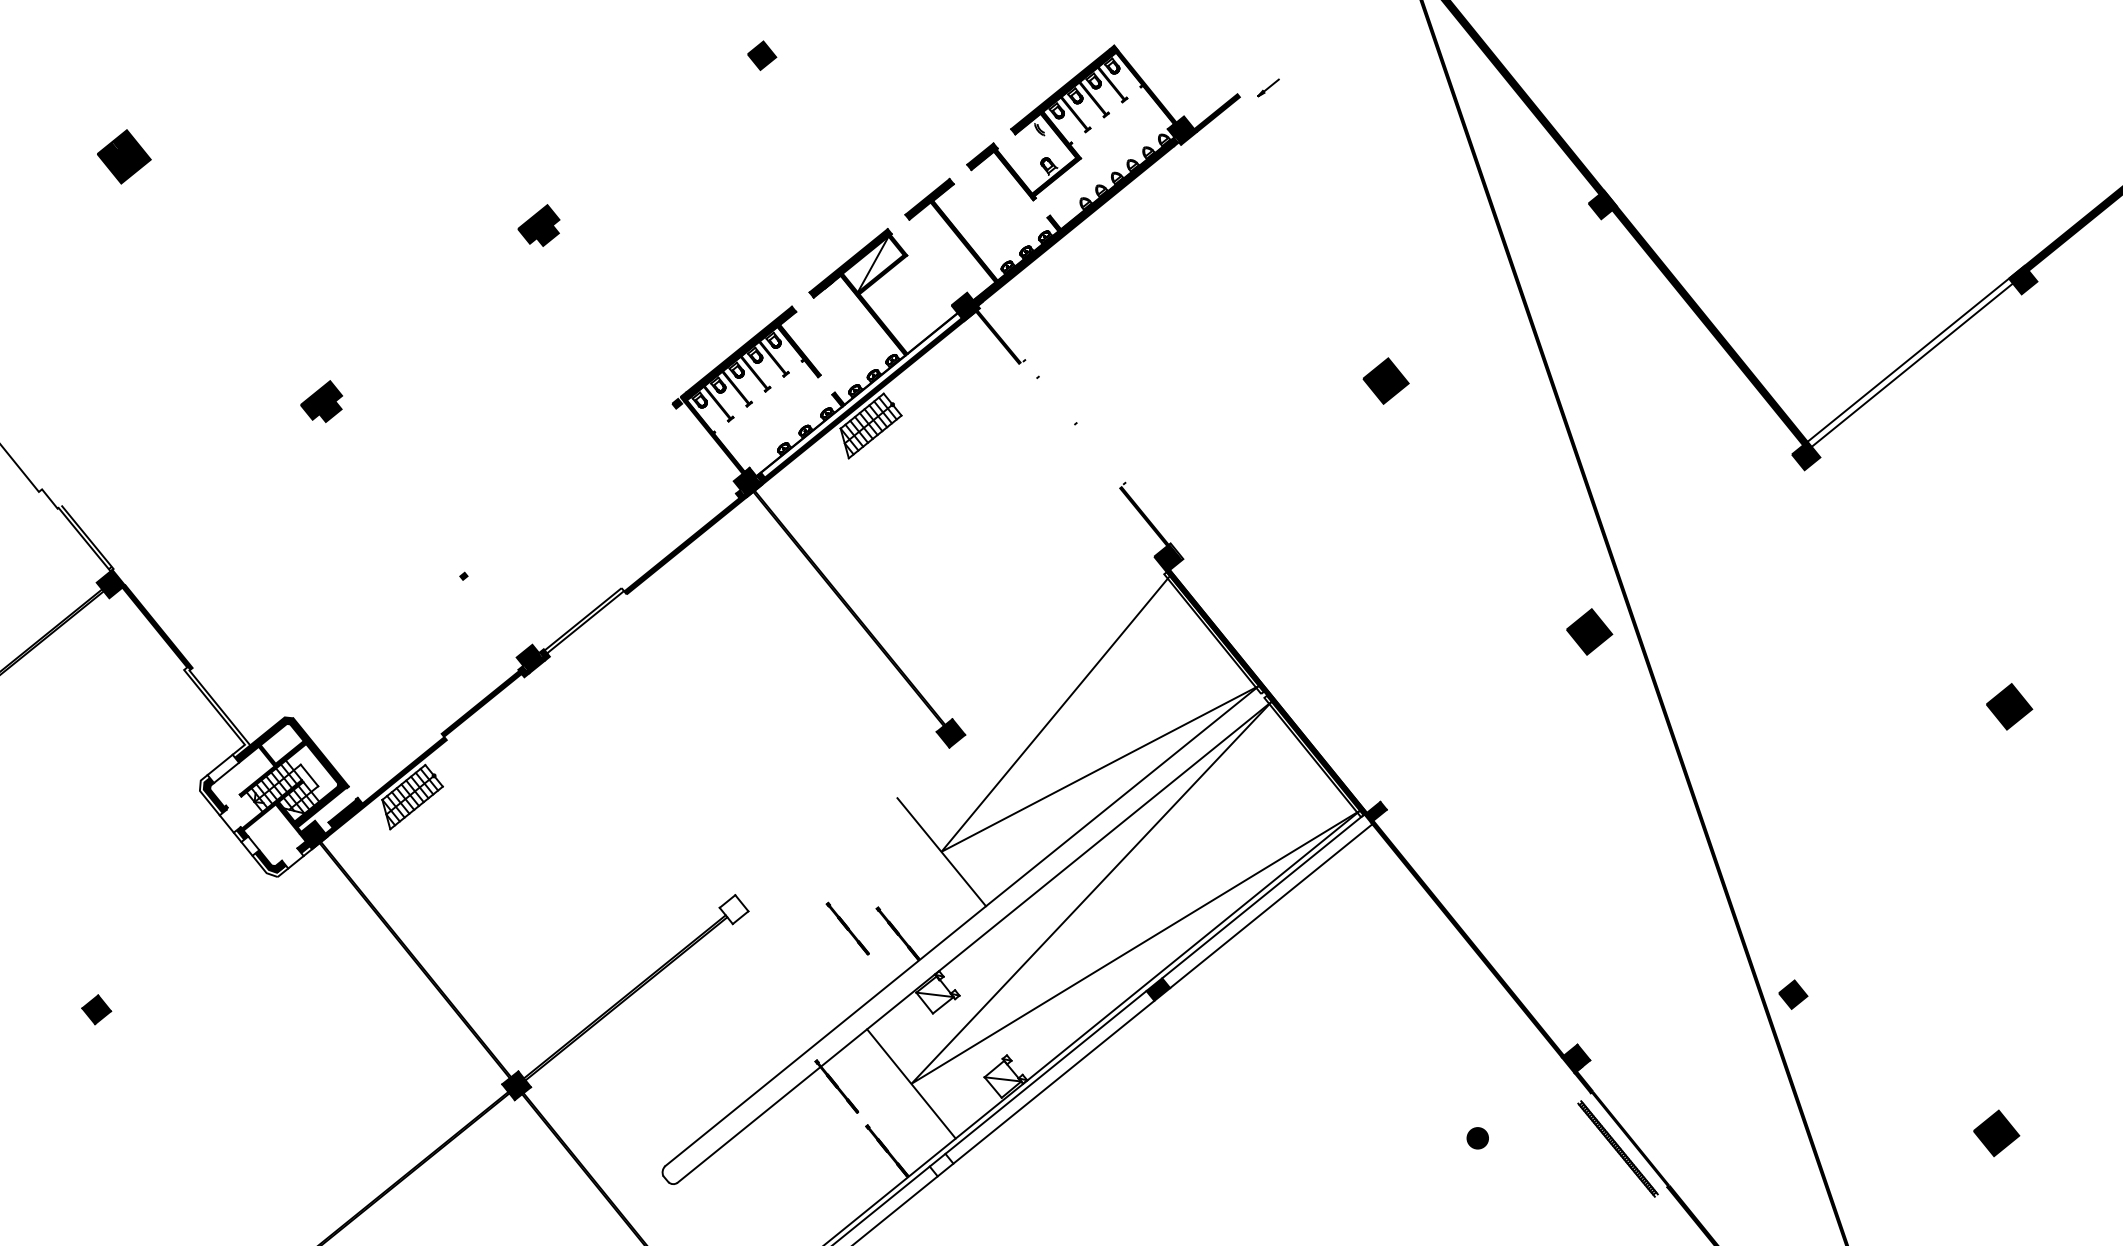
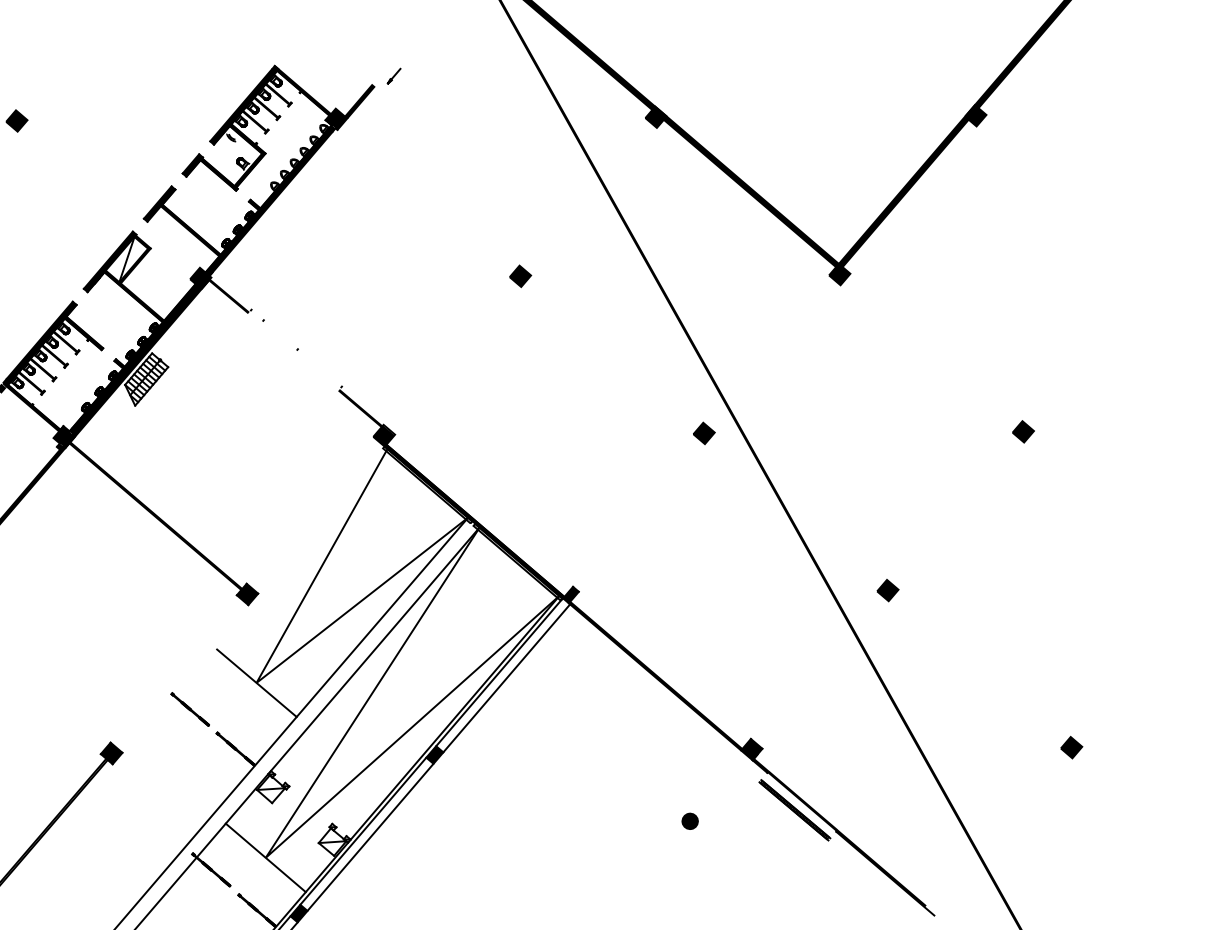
fill: (1909, 362) -> (903, 191), added
part: (1386, 381) -> (520, 276), size x0.62
fill: (861, 395) -> (136, 357), added
part: (1589, 631) -> (703, 433), size x0.62
part: (2009, 706) -> (1023, 431), size x0.62
fill: (733, 909) -> (111, 753), added
part: (847, 928) -> (189, 709), moved
part: (1793, 994) -> (888, 590), moved
part: (1996, 1133) -> (1071, 747), size x0.62
fill: (941, 1164) -> (298, 913), added

